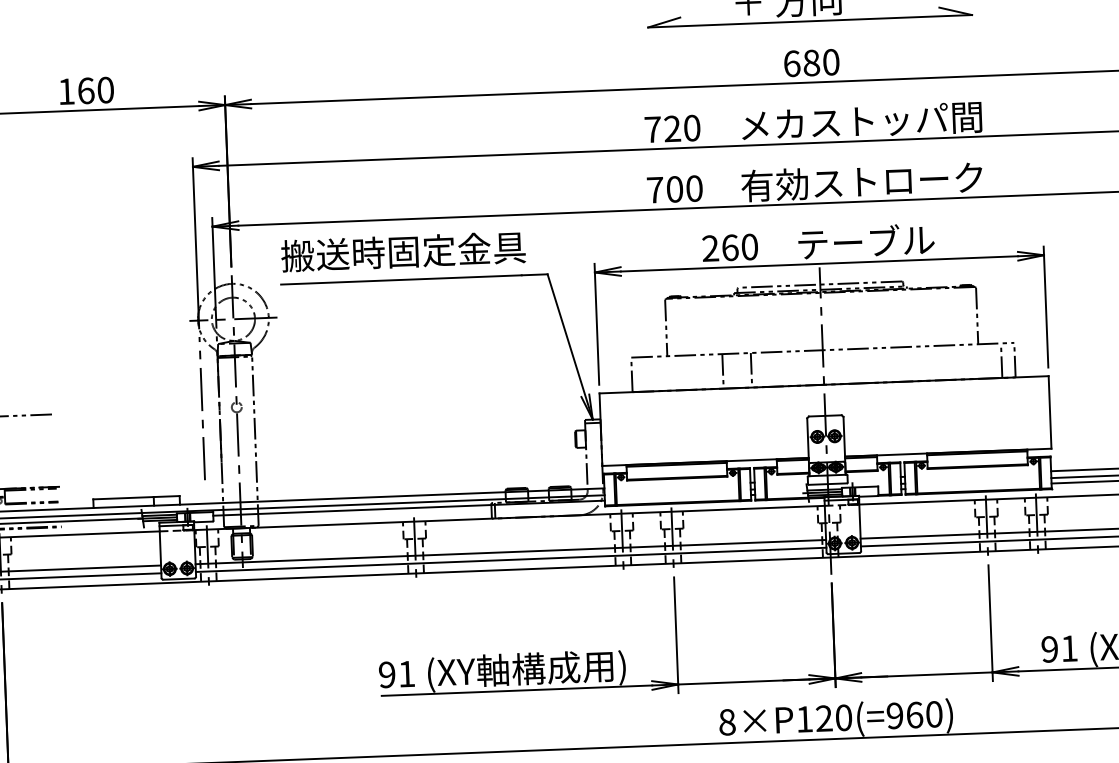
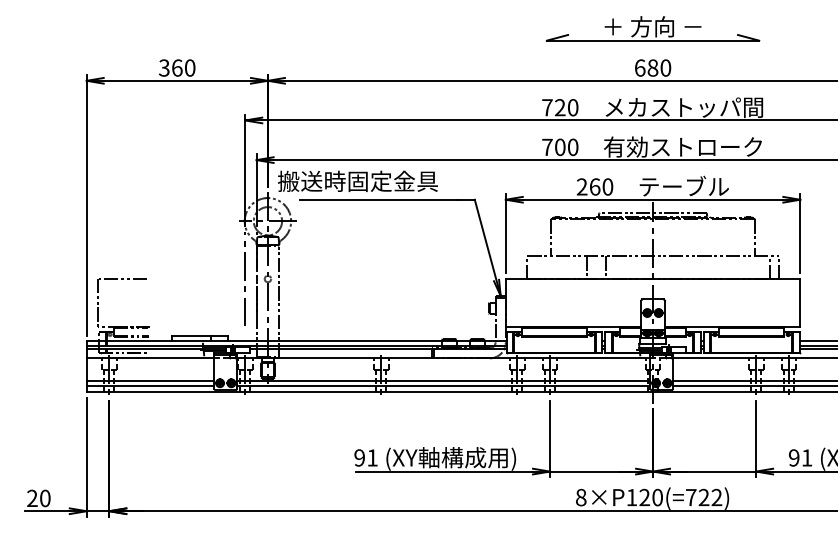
text: (66, 90) -> (164, 67), 160 -> 360
text: (402, 250) -> (357, 180), moved
text: (913, 715) -> (703, 497), 8×P120(=960) -> 8×P120(=722)

